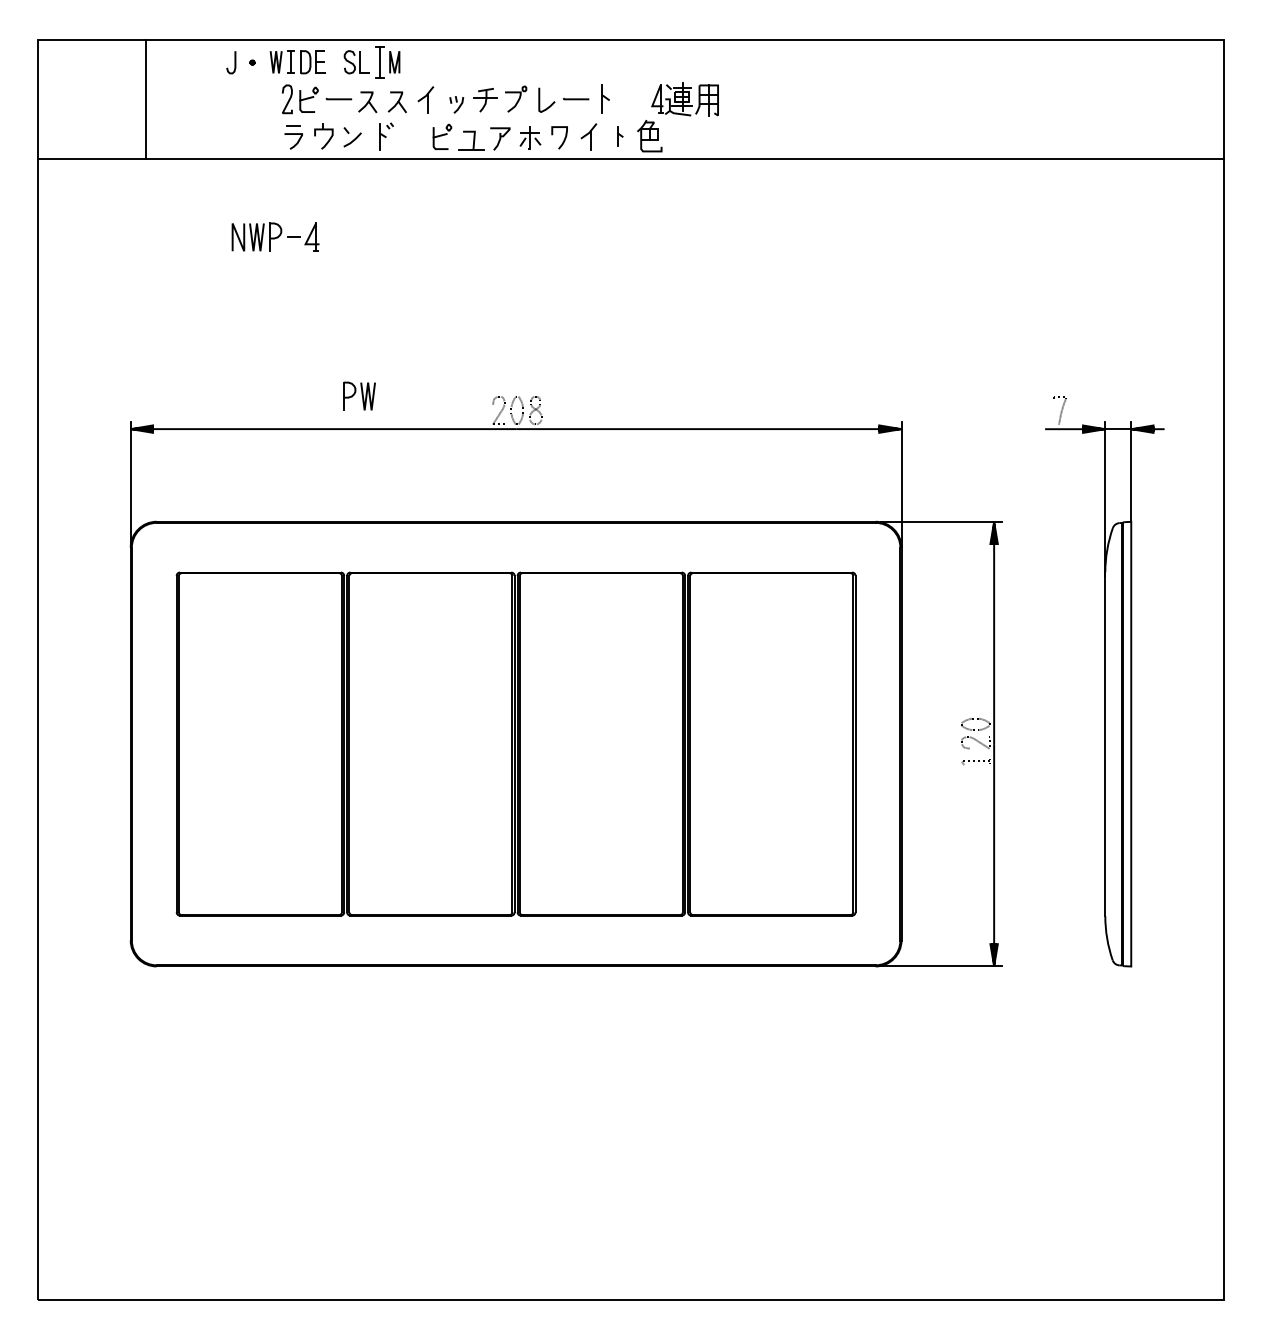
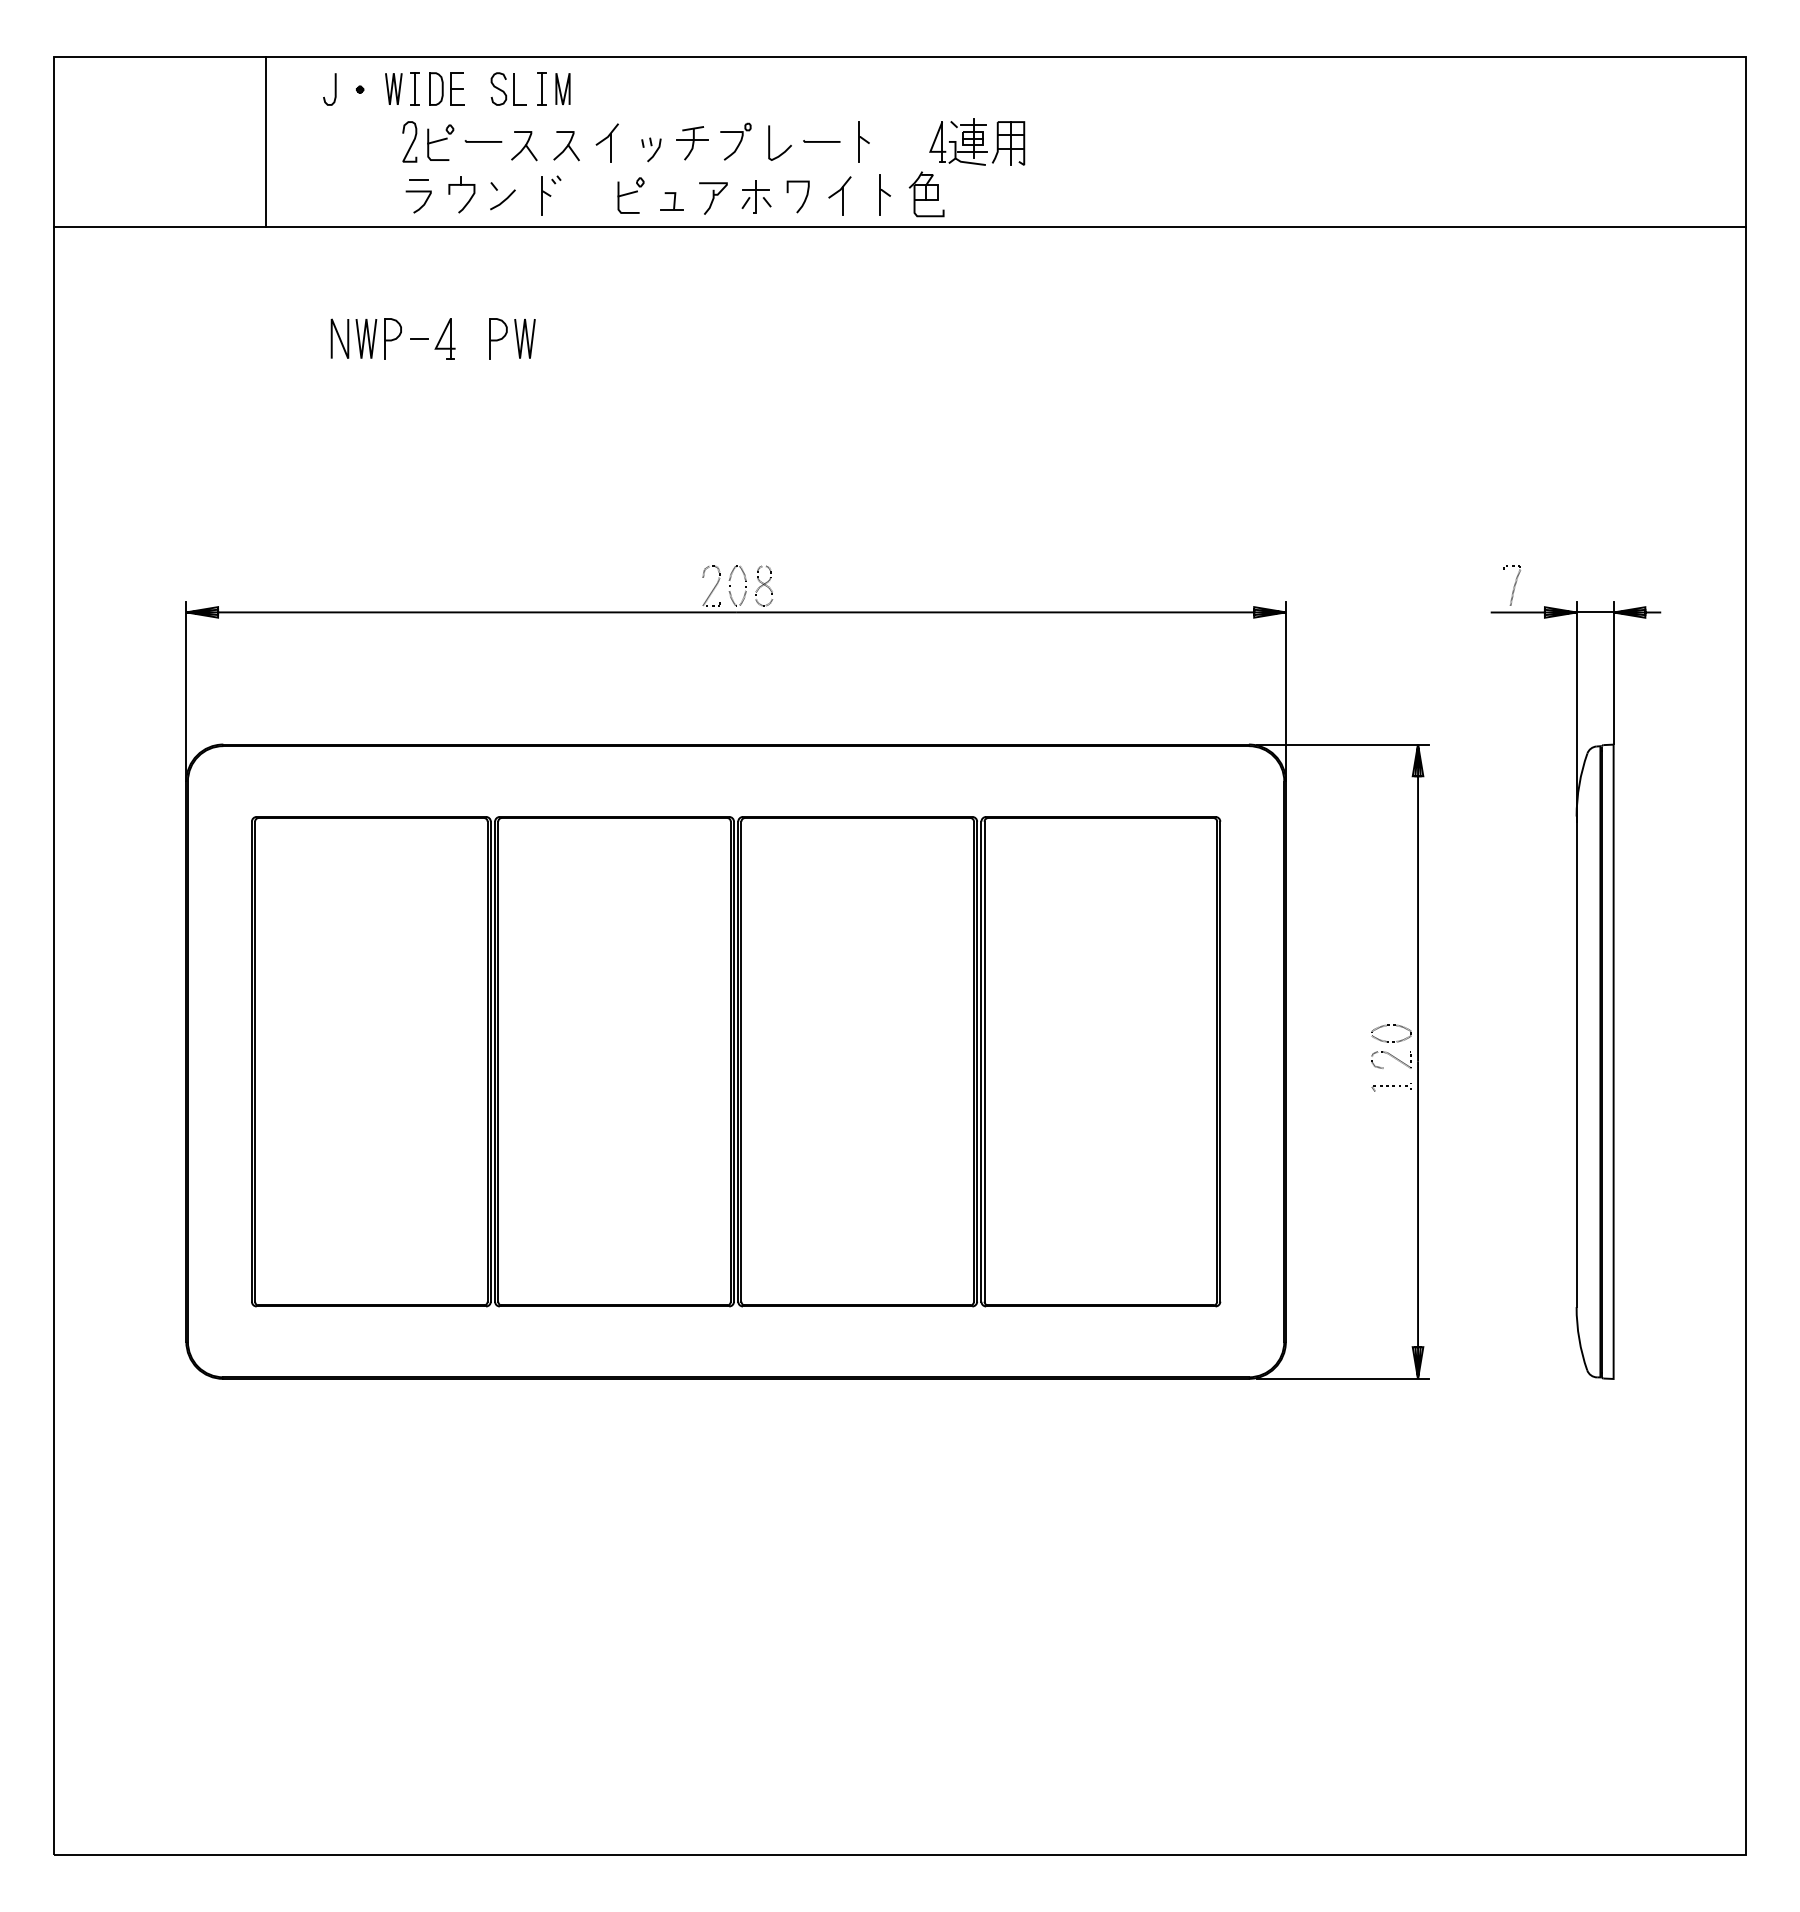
part: (379, 61) -> (541, 88), size x0.71
line: (145, 99) -> (265, 141), moved
part: (620, 136) -> (884, 194), size x1.43
part: (470, 141) -> (671, 201), size x0.62
part: (359, 396) -> (512, 338), moved

